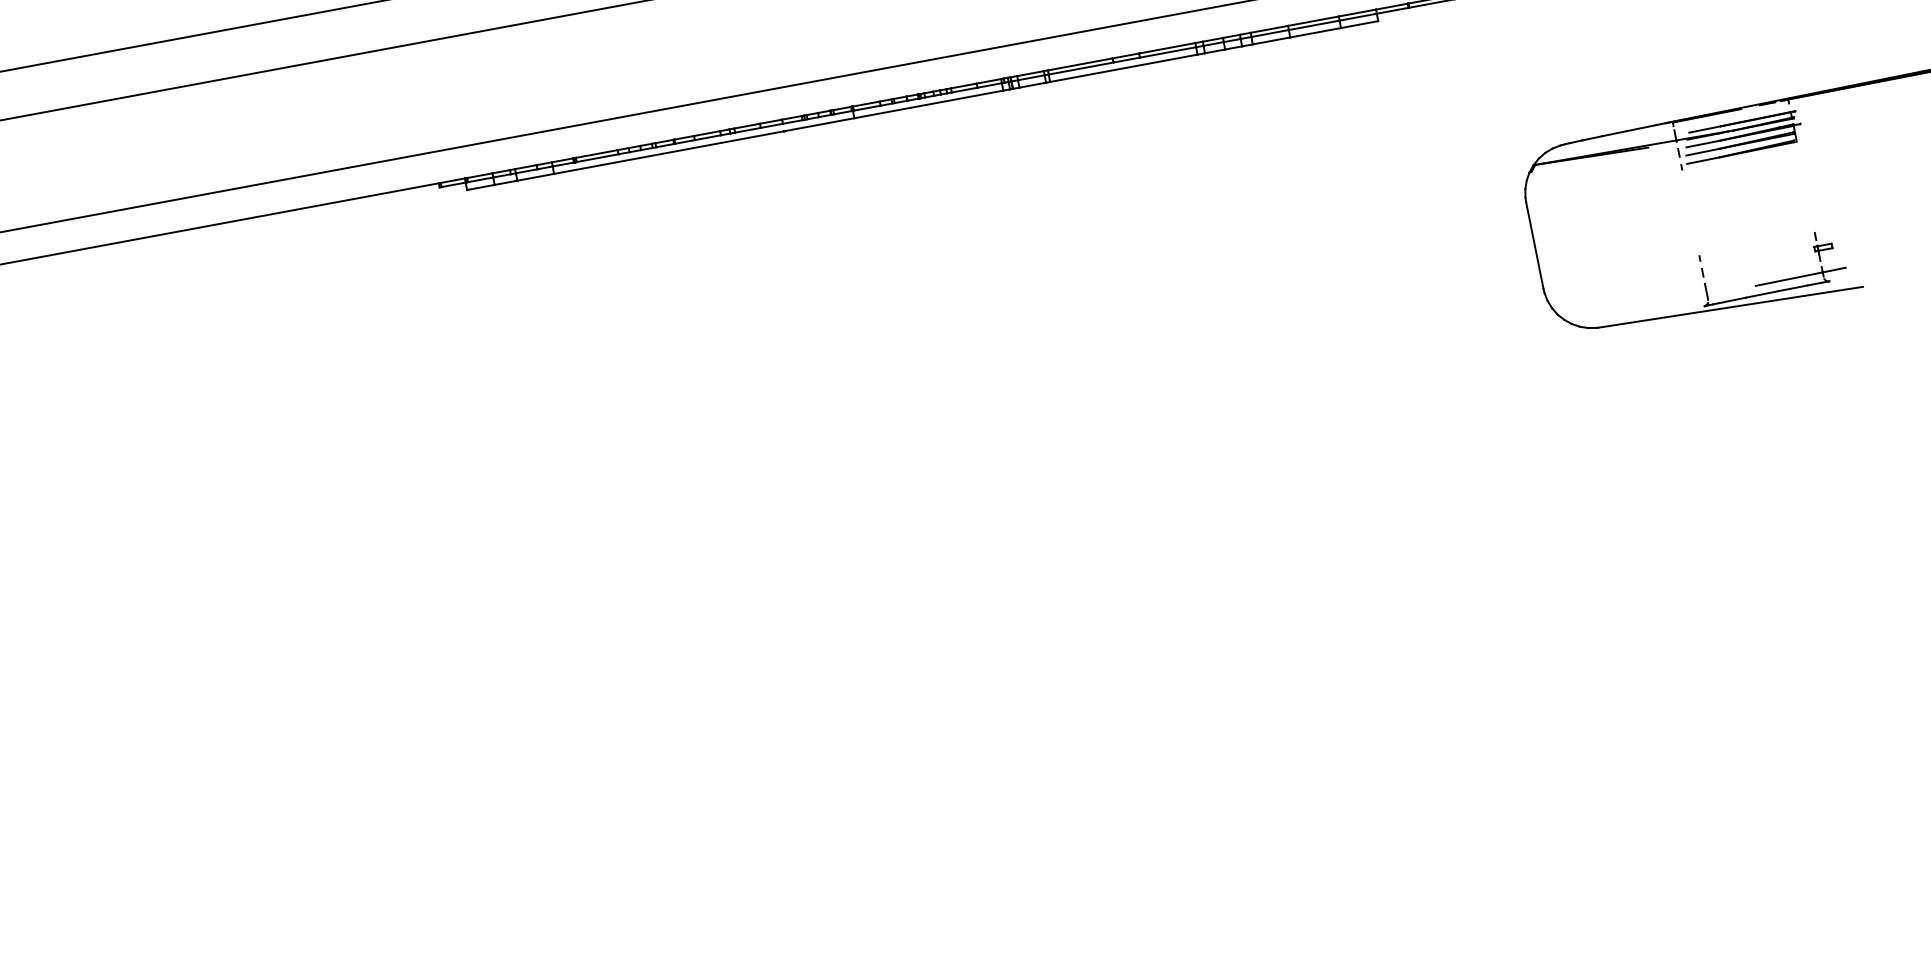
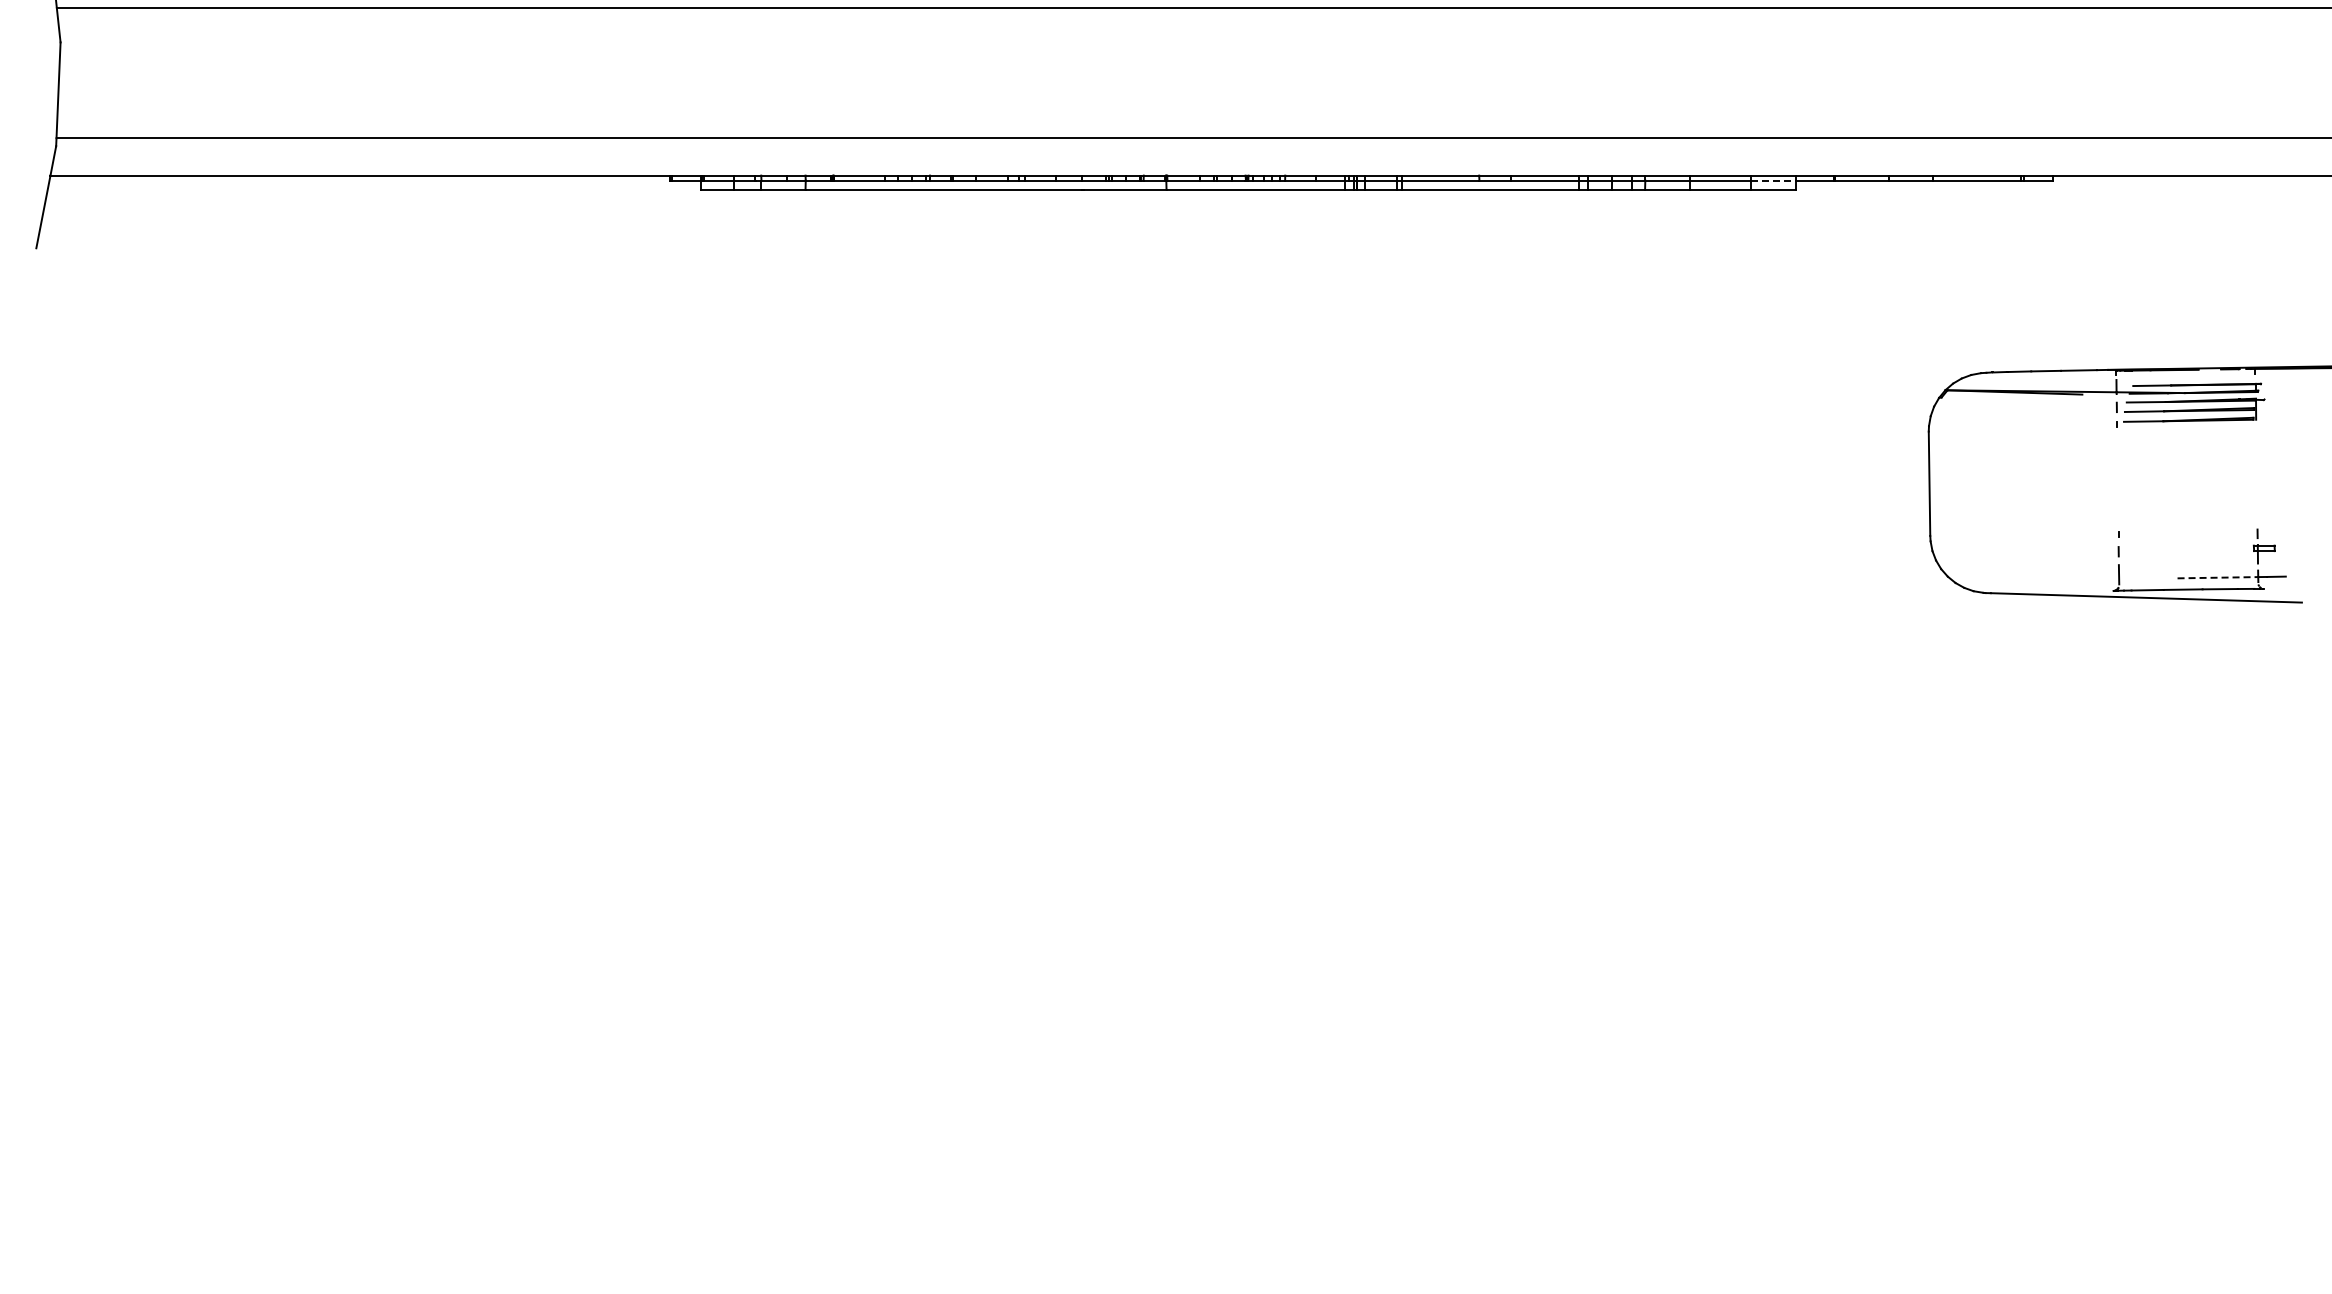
line: (1359, 16) -> (1774, 180), solid -> dashed
line: (1789, 278) -> (2218, 577), solid -> dashed

